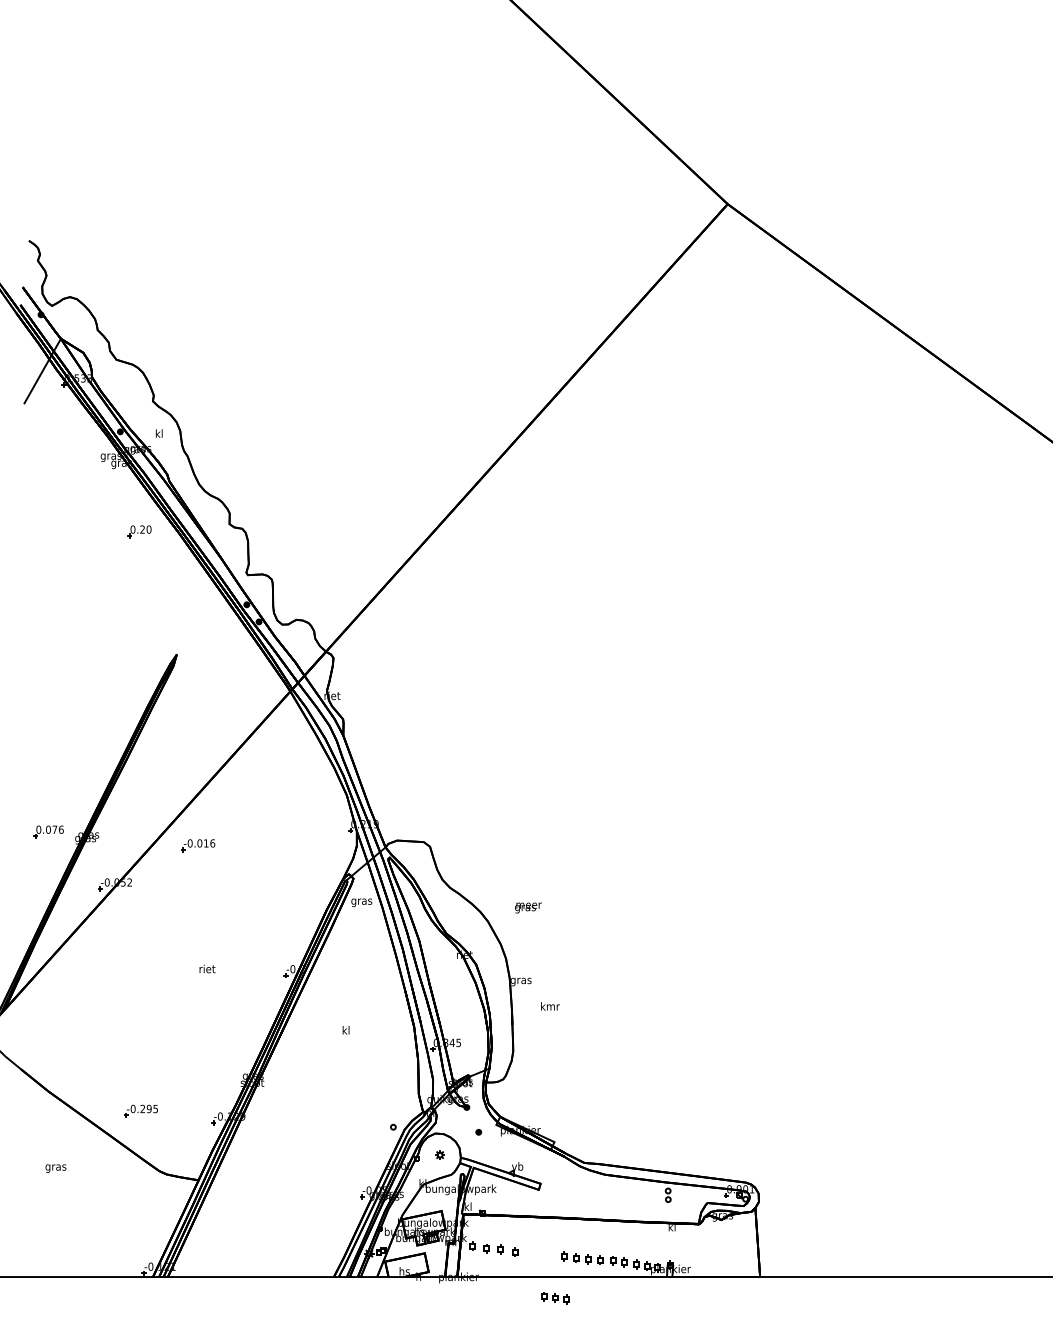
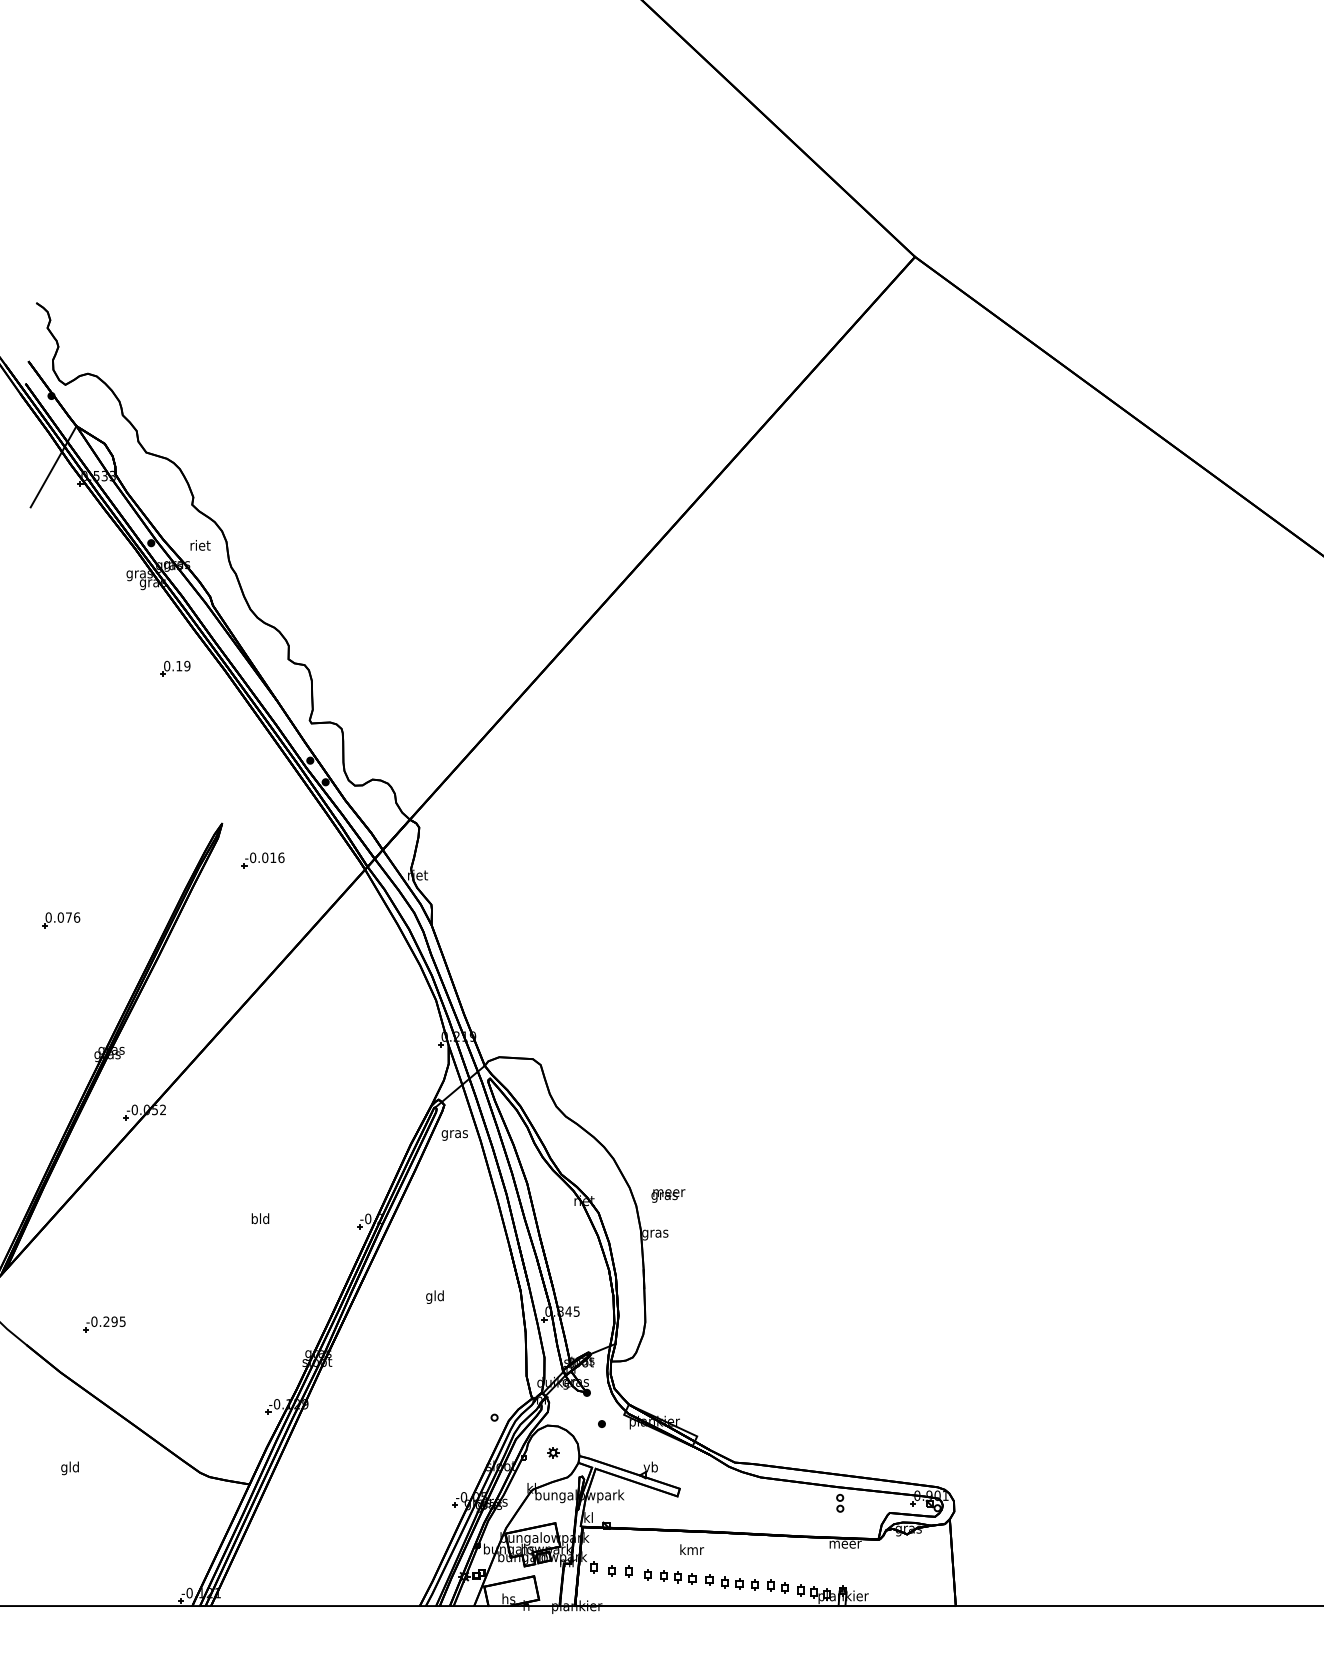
text: (159, 433) -> (200, 545), kl -> riet
text: (145, 529) -> (183, 665), 0.20 -> 0.19
part: (48, 832) -> (61, 920), moved
part: (197, 845) -> (262, 860), moved
text: (528, 907) -> (668, 1195), moved
text: (207, 968) -> (260, 1218), riet -> bld
text: (550, 1006) -> (692, 1549), moved
text: (345, 1030) -> (434, 1296), kl -> gld
part: (141, 1111) -> (104, 1324), moved
text: (56, 1167) -> (70, 1468), gras -> gld
text: (672, 1227) -> (845, 1543), kl -> meer
part: (555, 1298) -> (678, 1577), moved

